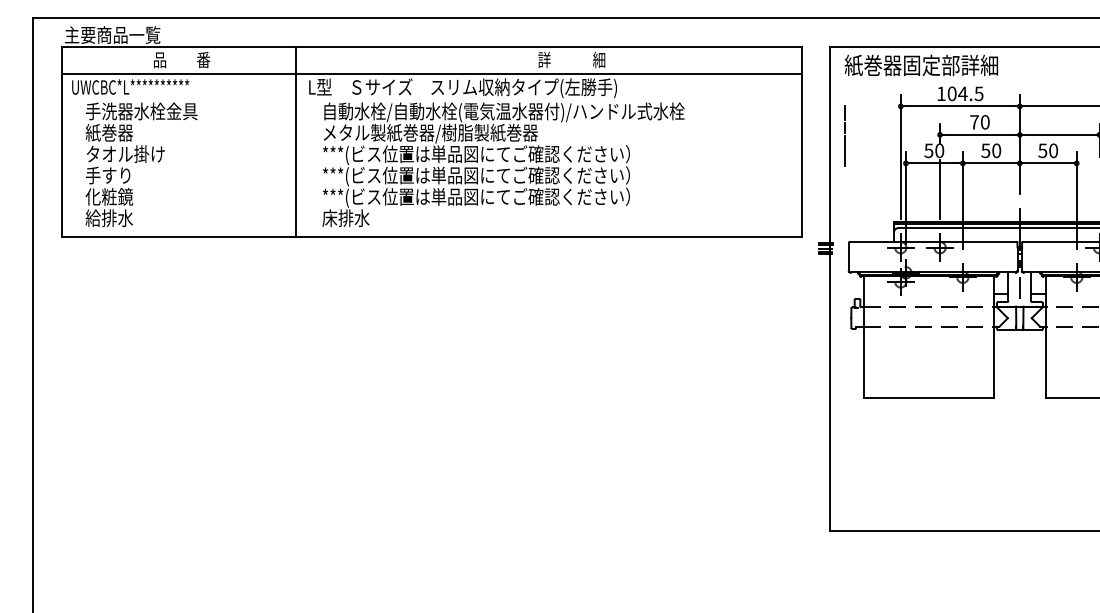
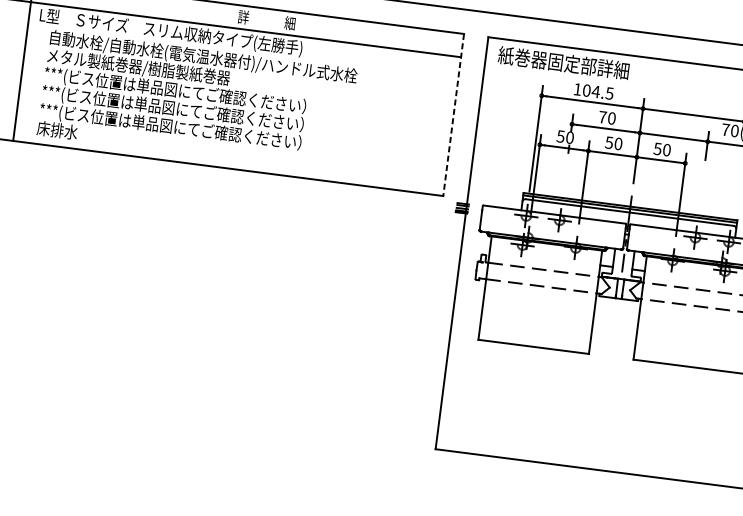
line: (844, 135) -> (490, 114), removed
line: (801, 142) -> (453, 115), solid -> dashed
line: (940, 195) -> (565, 175), removed

